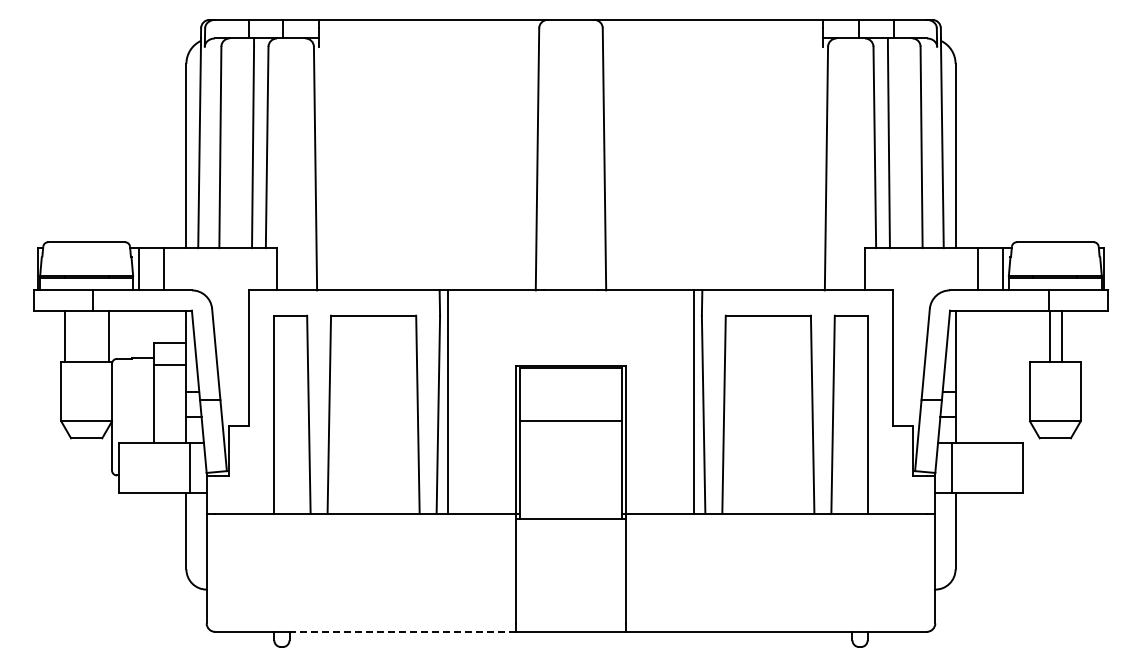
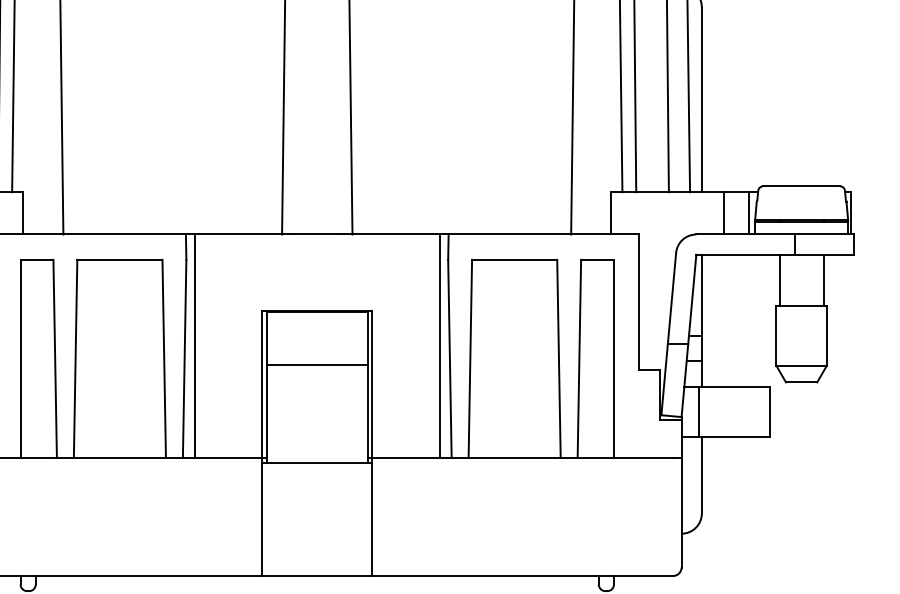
line: (1050, 336) -> (823, 280), moved
line: (1062, 336) -> (779, 280), moved
line: (402, 631) -> (148, 575), dashed -> solid

